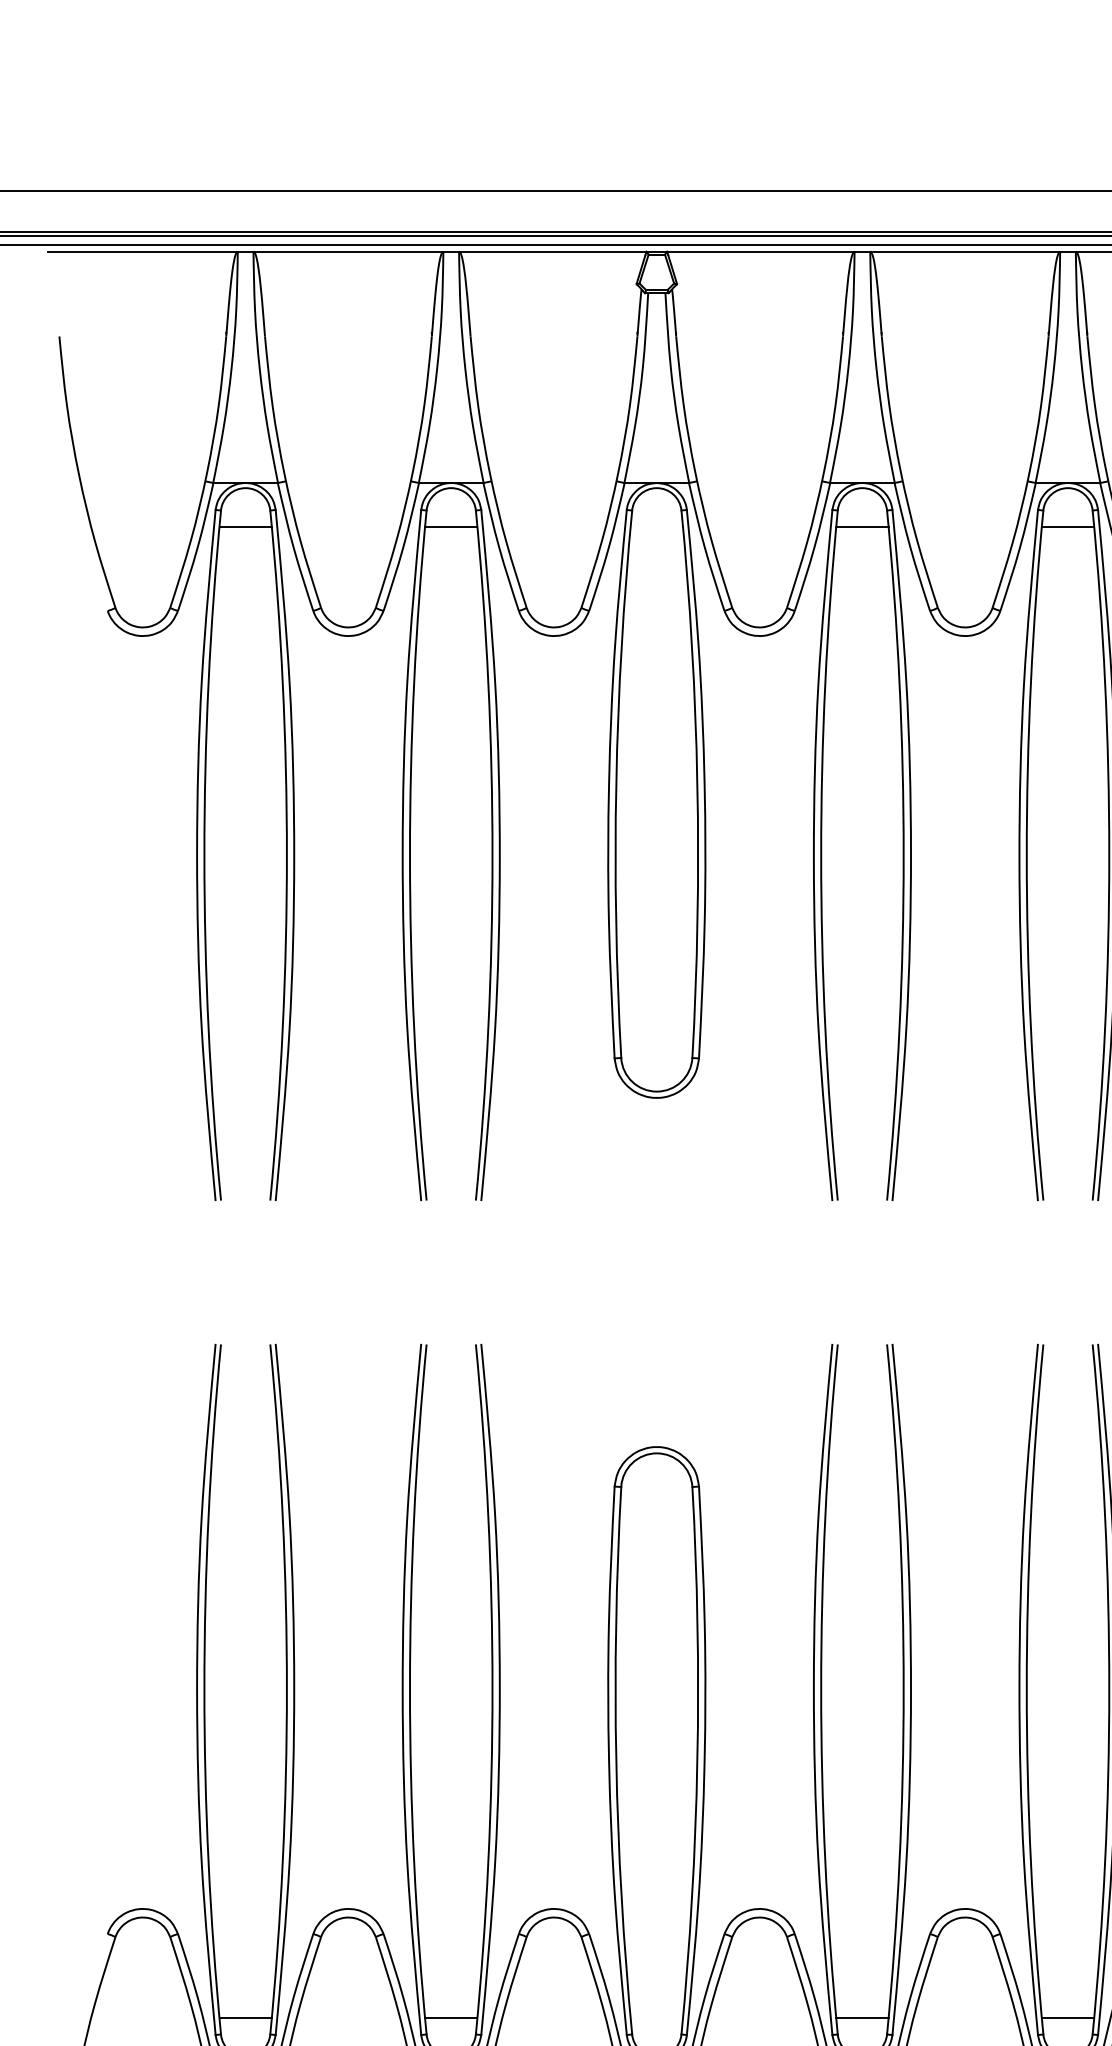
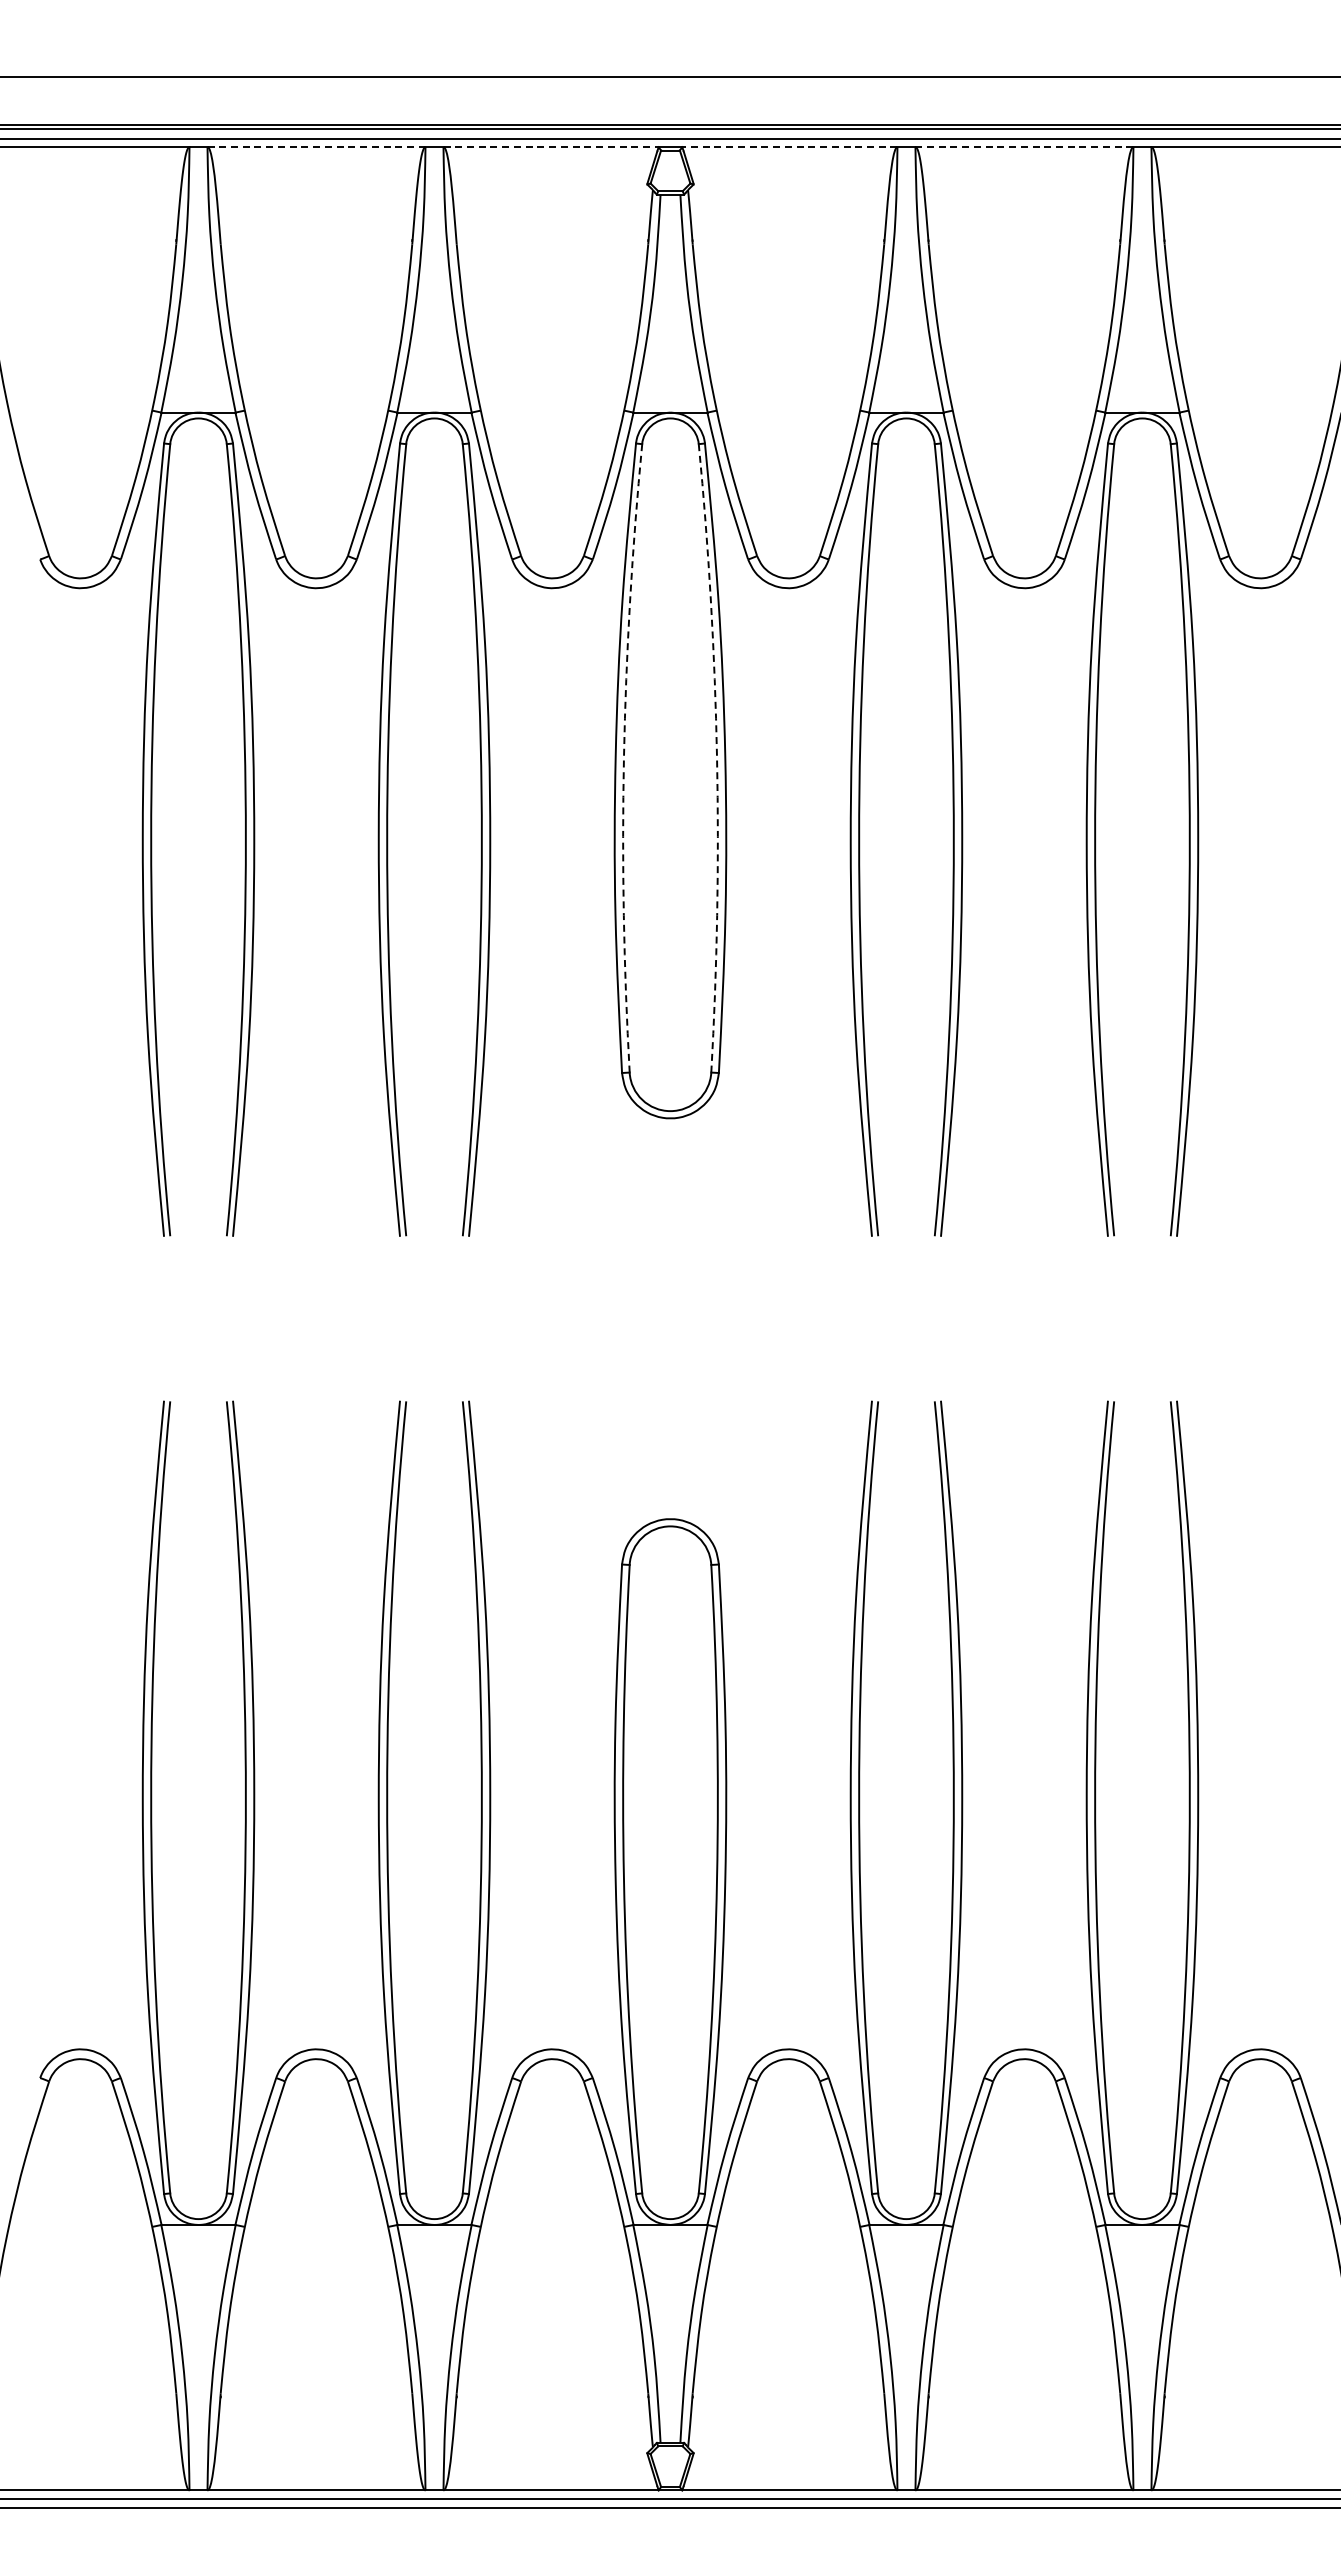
line: (348, 252) -> (316, 147), solid -> dashed
line: (553, 252) -> (551, 147), solid -> dashed
line: (760, 252) -> (789, 147), solid -> dashed
line: (965, 252) -> (1024, 147), solid -> dashed
line: (245, 526) -> (198, 462), removed
line: (451, 526) -> (434, 462), removed
line: (862, 526) -> (906, 462), removed
line: (1068, 526) -> (1142, 462), removed
arc: (615, 784) -> (623, 758), solid -> dashed
arc: (697, 784) -> (717, 758), solid -> dashed
line: (245, 2018) -> (198, 2175), removed
line: (451, 2018) -> (434, 2175), removed
line: (862, 2018) -> (906, 2175), removed
line: (1068, 2018) -> (1142, 2175), removed

